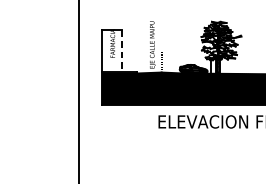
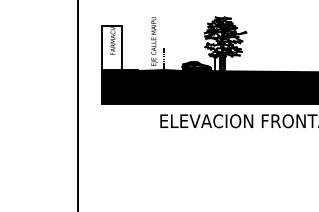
line: (121, 51) -> (122, 48), dashed -> solid

